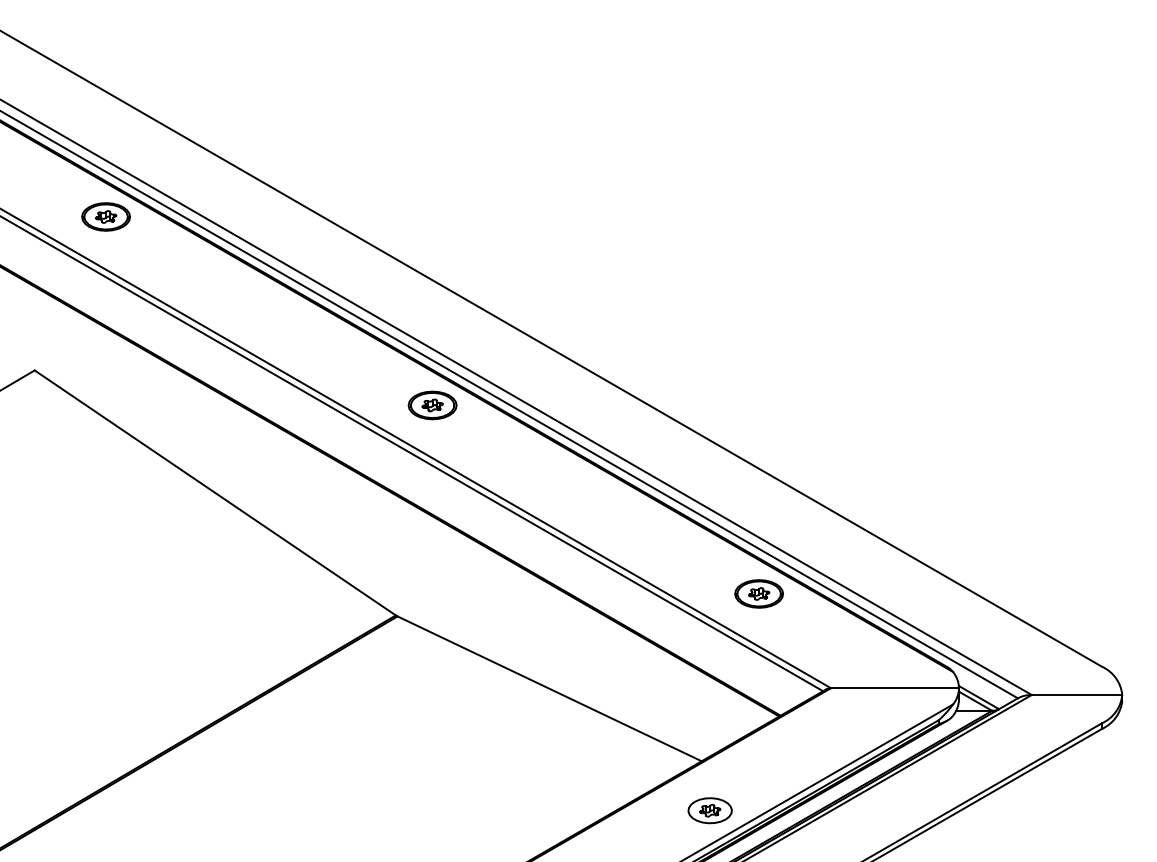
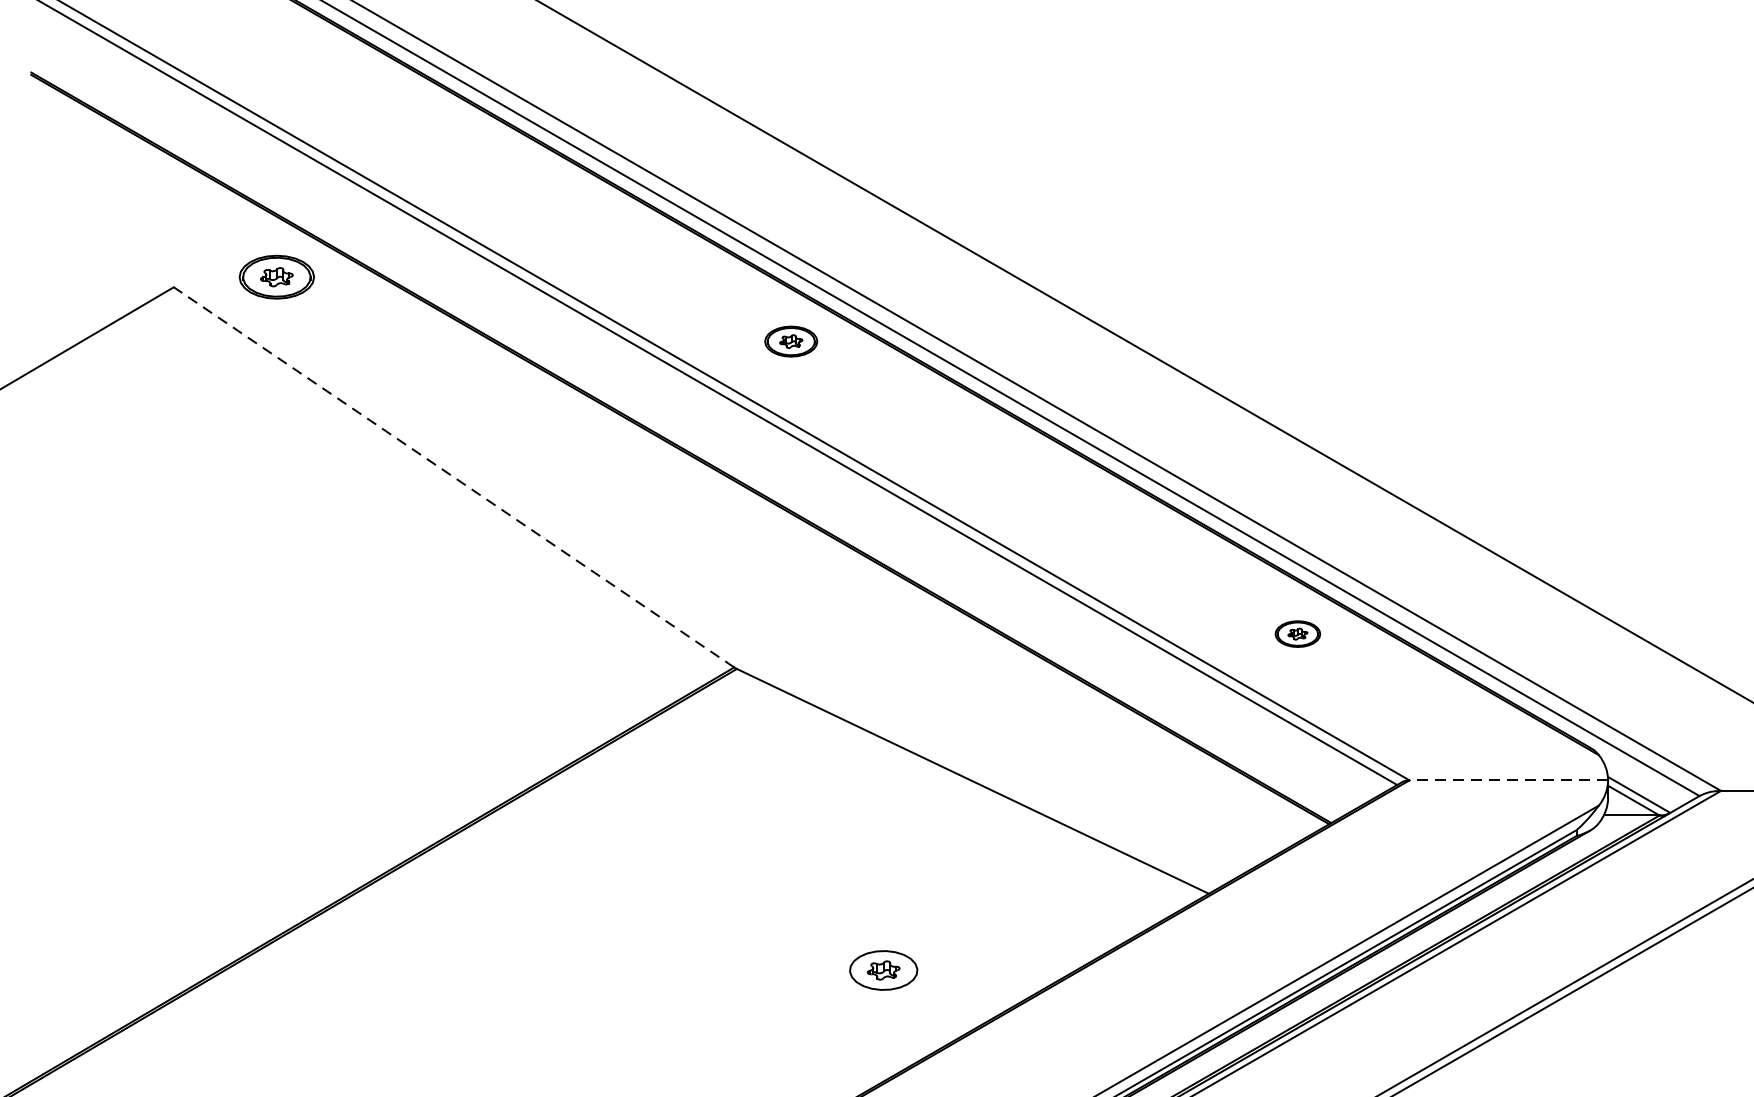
part: (105, 216) -> (275, 276), moved
part: (432, 405) -> (791, 341), size x0.7
line: (214, 492) -> (452, 476), solid -> dashed
part: (758, 593) -> (1296, 633), size x0.6
line: (894, 688) -> (1508, 780), solid -> dashed
part: (709, 810) -> (882, 970), moved

